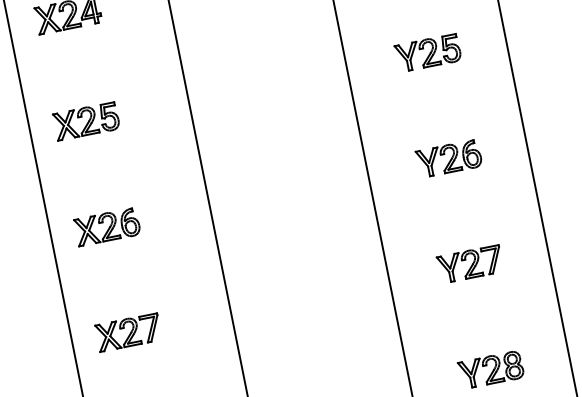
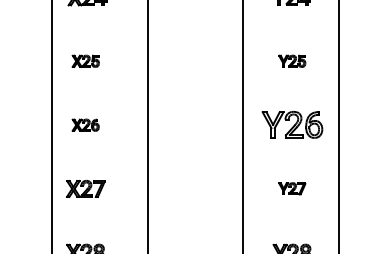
part: (426, 53) -> (291, 61), size x0.7
part: (86, 121) -> (85, 61), size x0.7
part: (447, 159) -> (291, 125), size x1.6
part: (107, 227) -> (85, 125), size x0.7
part: (468, 263) -> (291, 188), size x0.7

